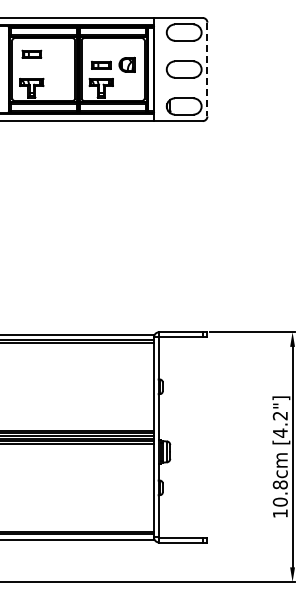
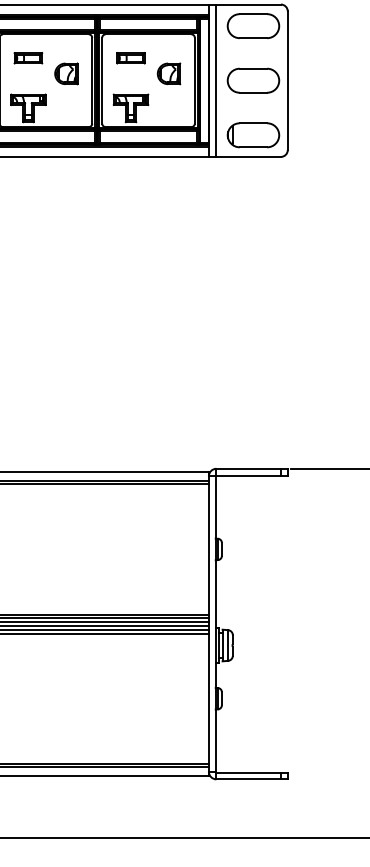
part: (57, 64) -> (66, 73), added
part: (101, 64) -> (131, 57), moved
line: (159, 69) -> (216, 80), added
line: (207, 69) -> (287, 80), dashed -> solid

